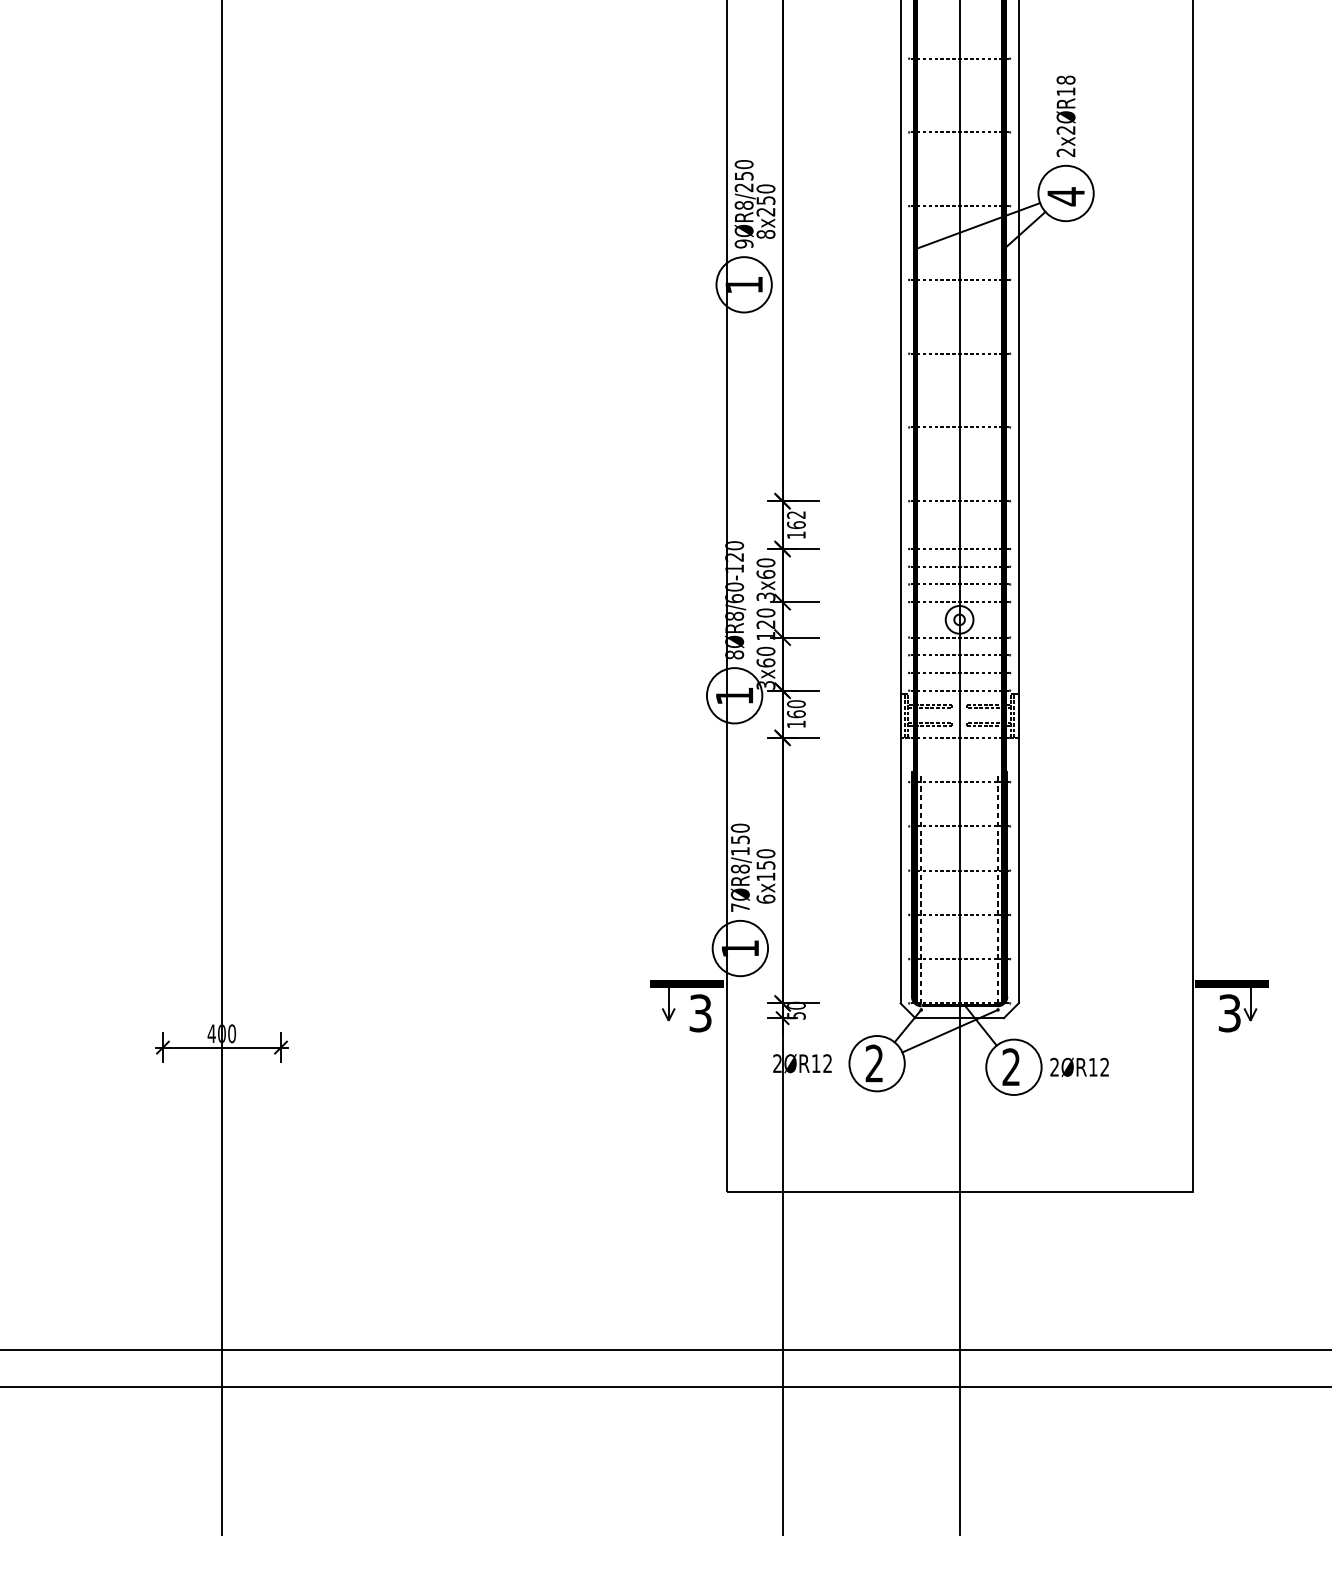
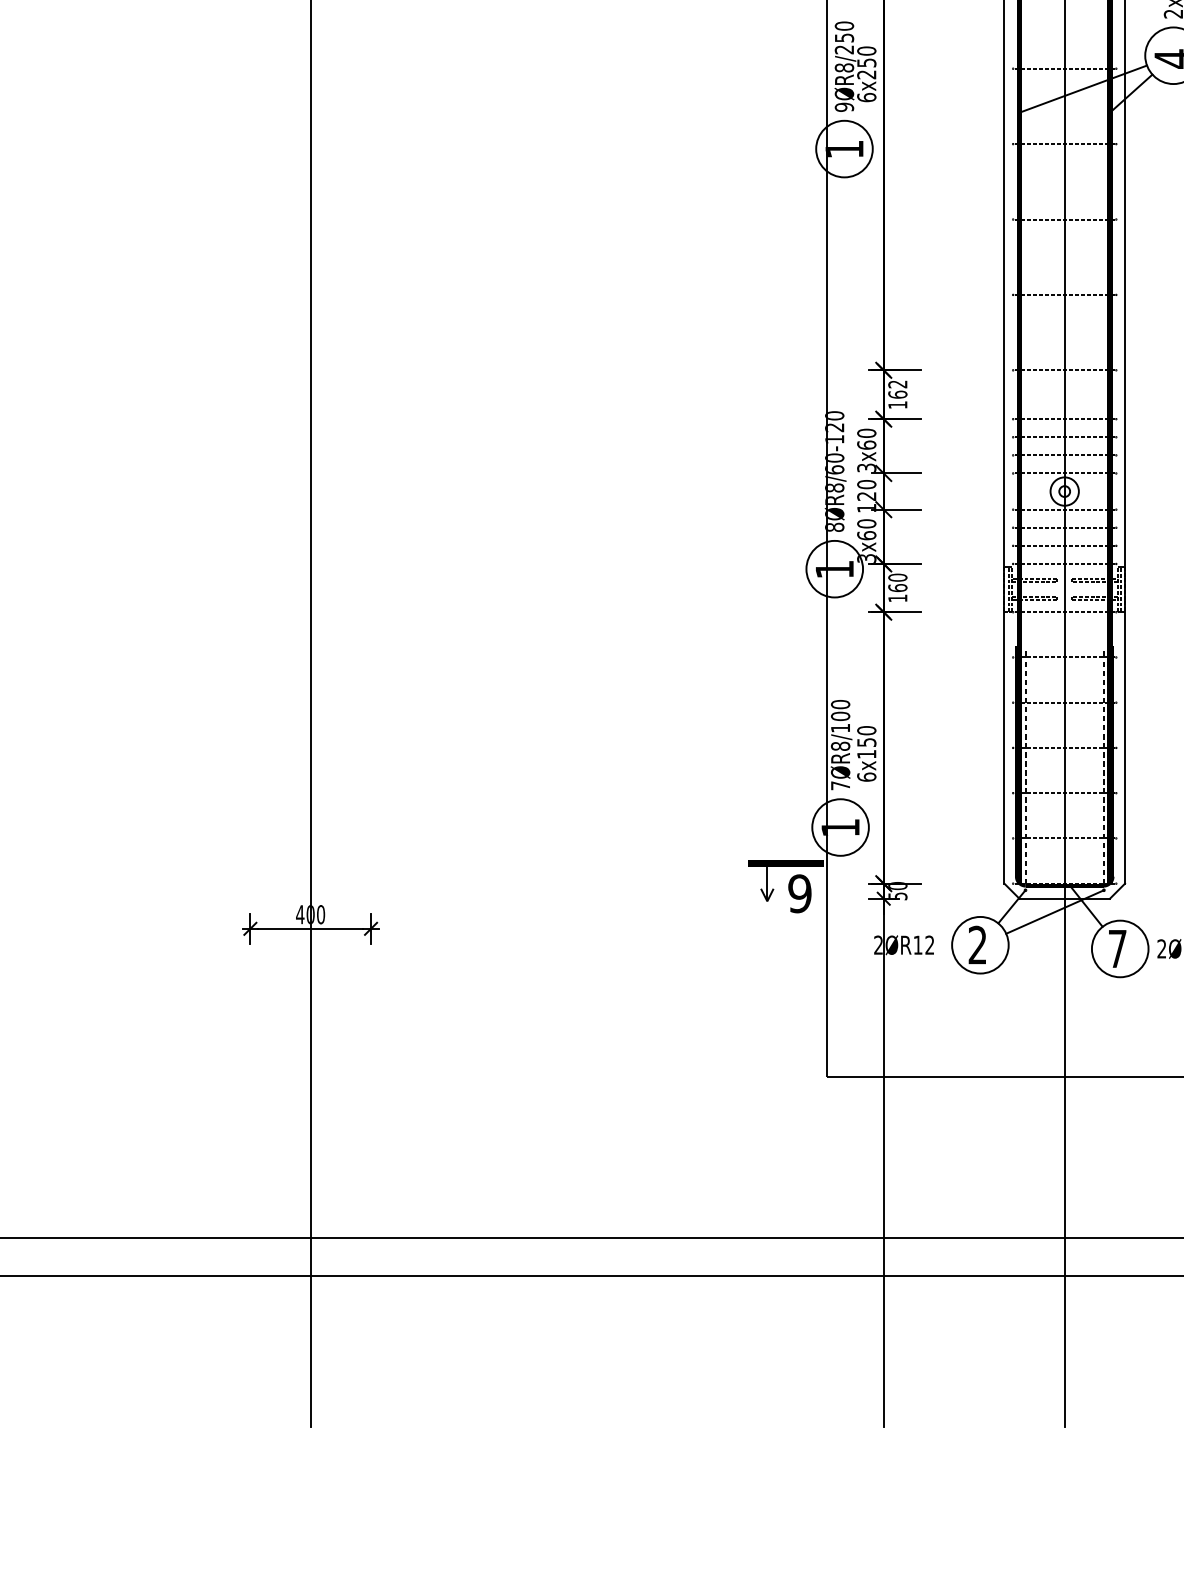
text: (765, 233) -> (866, 96), 8x250 -> 6x250
text: (739, 839) -> (839, 716), 7ØR8/150 -> 7ØR8/100
text: (700, 1013) -> (799, 893), 3 -> 9
text: (1010, 1066) -> (1116, 948), 2 -> 7

